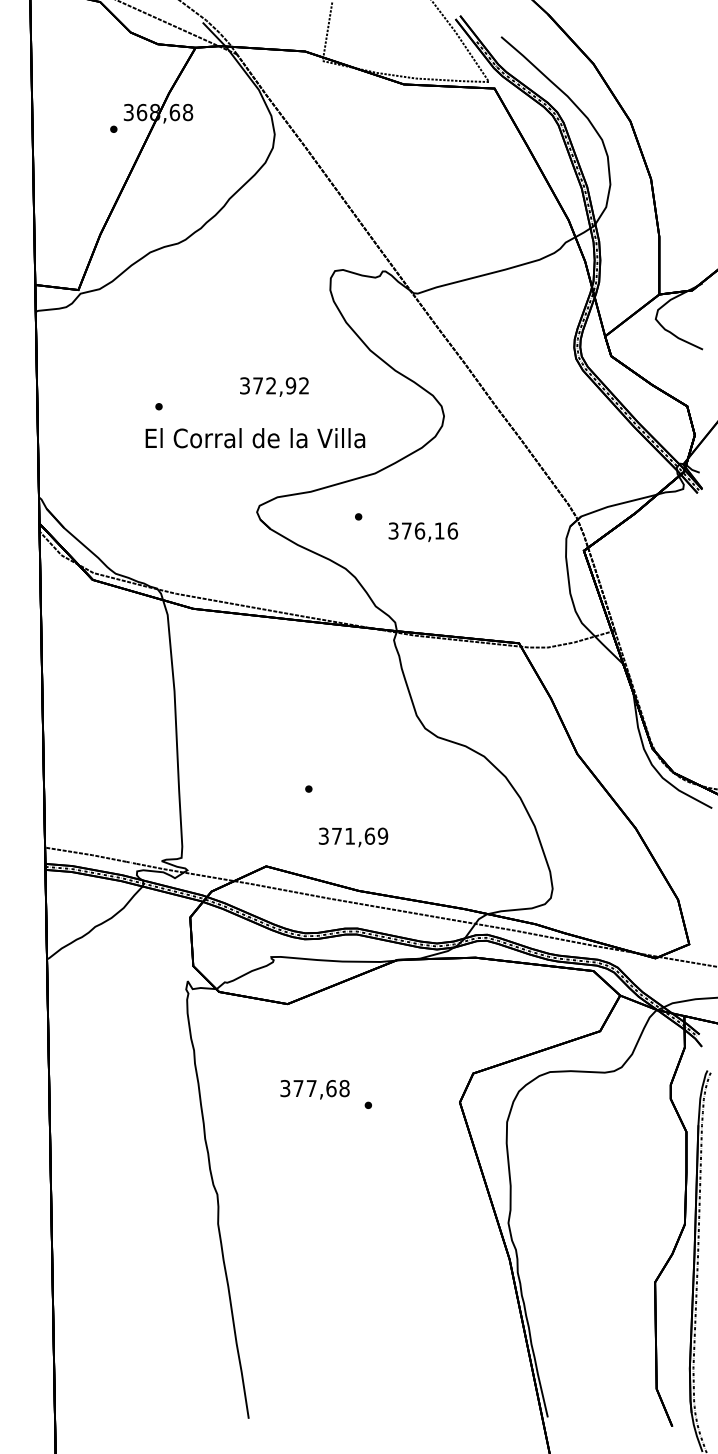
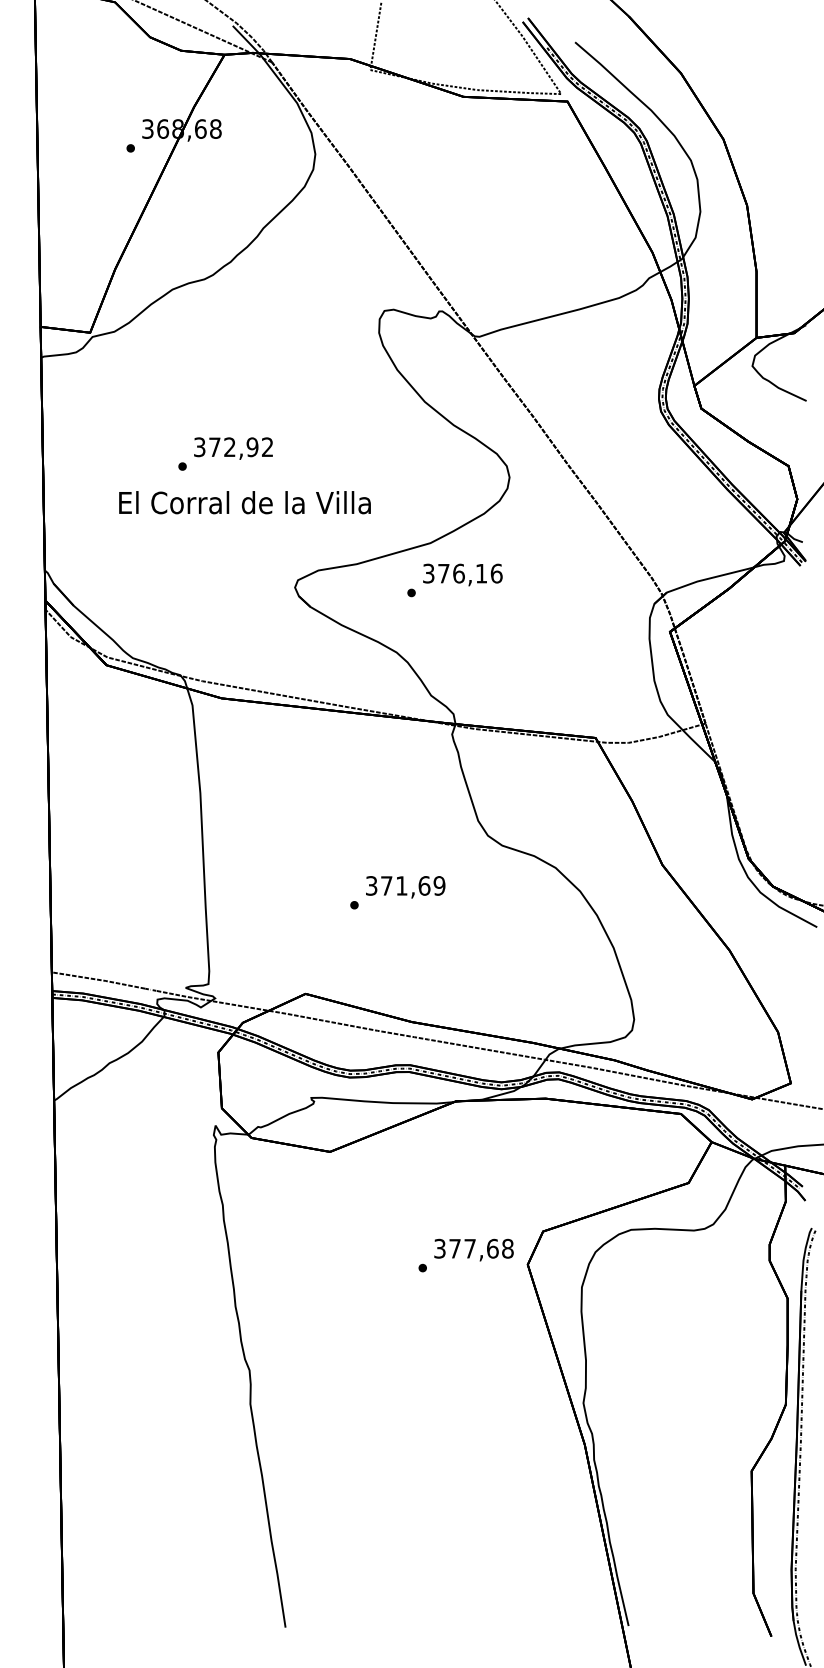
text: (274, 386) -> (233, 447), moved
text: (255, 438) -> (245, 503), moved
text: (423, 531) -> (463, 574), moved
text: (353, 837) -> (405, 887), moved
text: (314, 1089) -> (473, 1249), moved

